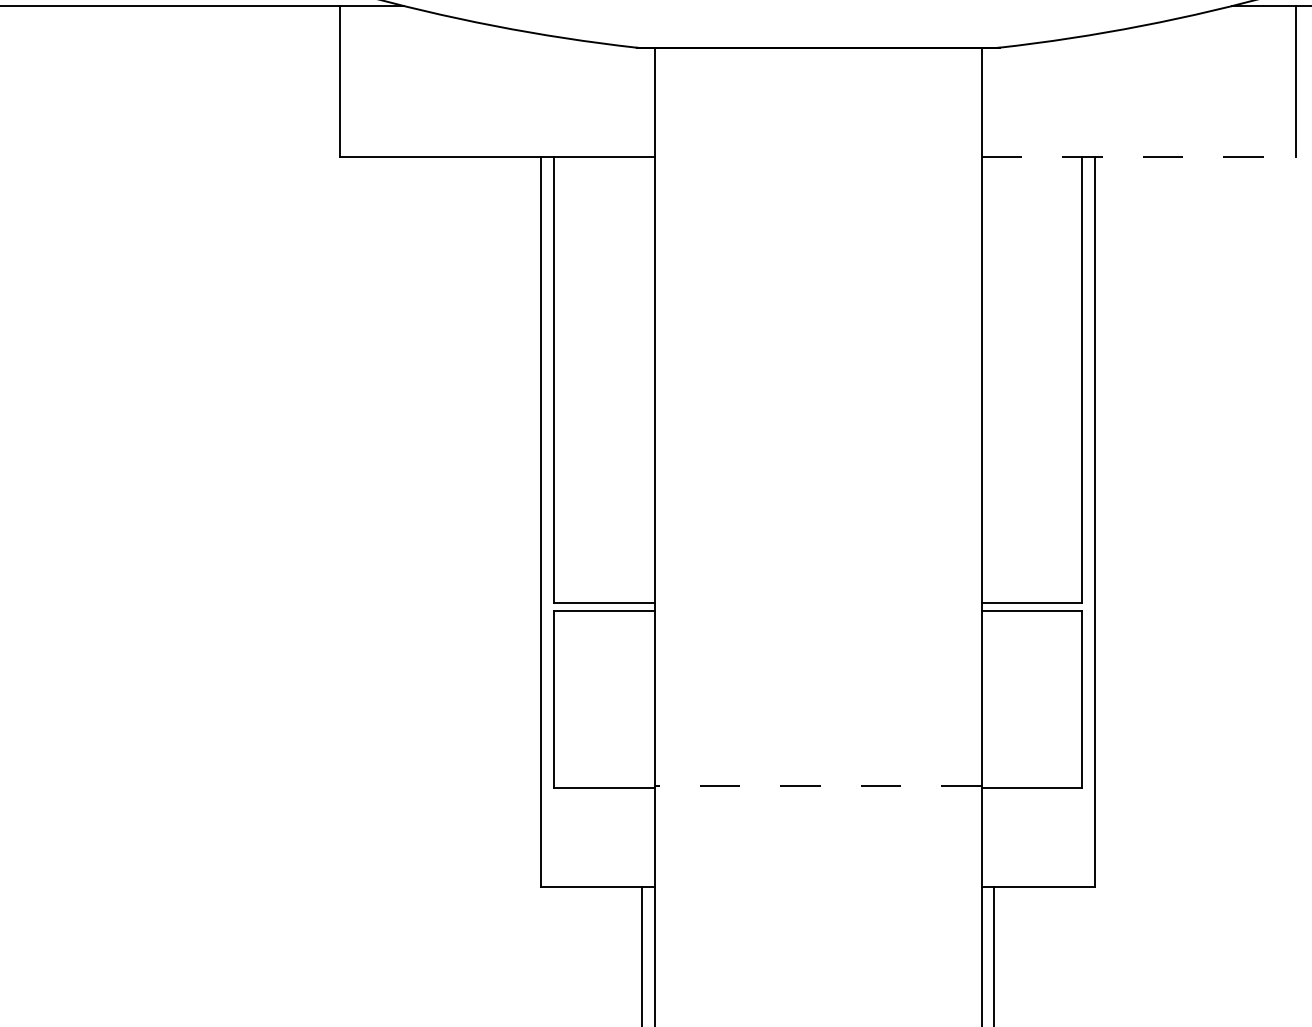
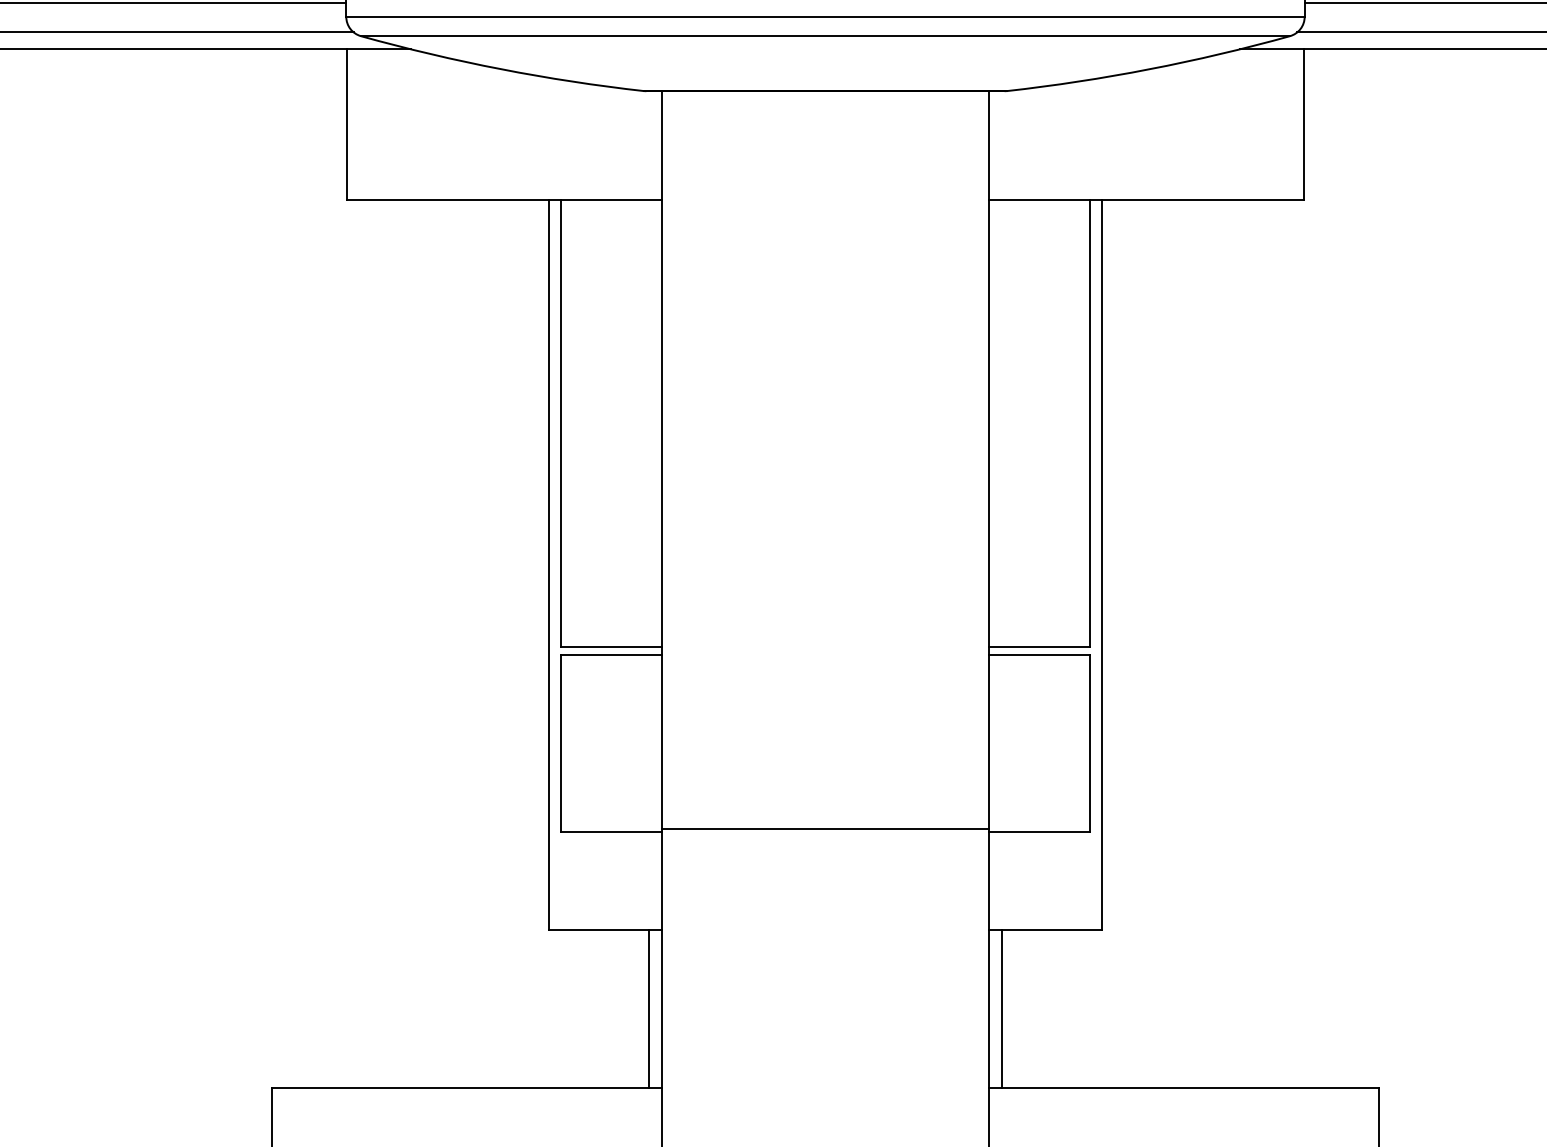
line: (1139, 157) -> (1146, 200), dashed -> solid
line: (818, 786) -> (825, 829), dashed -> solid

